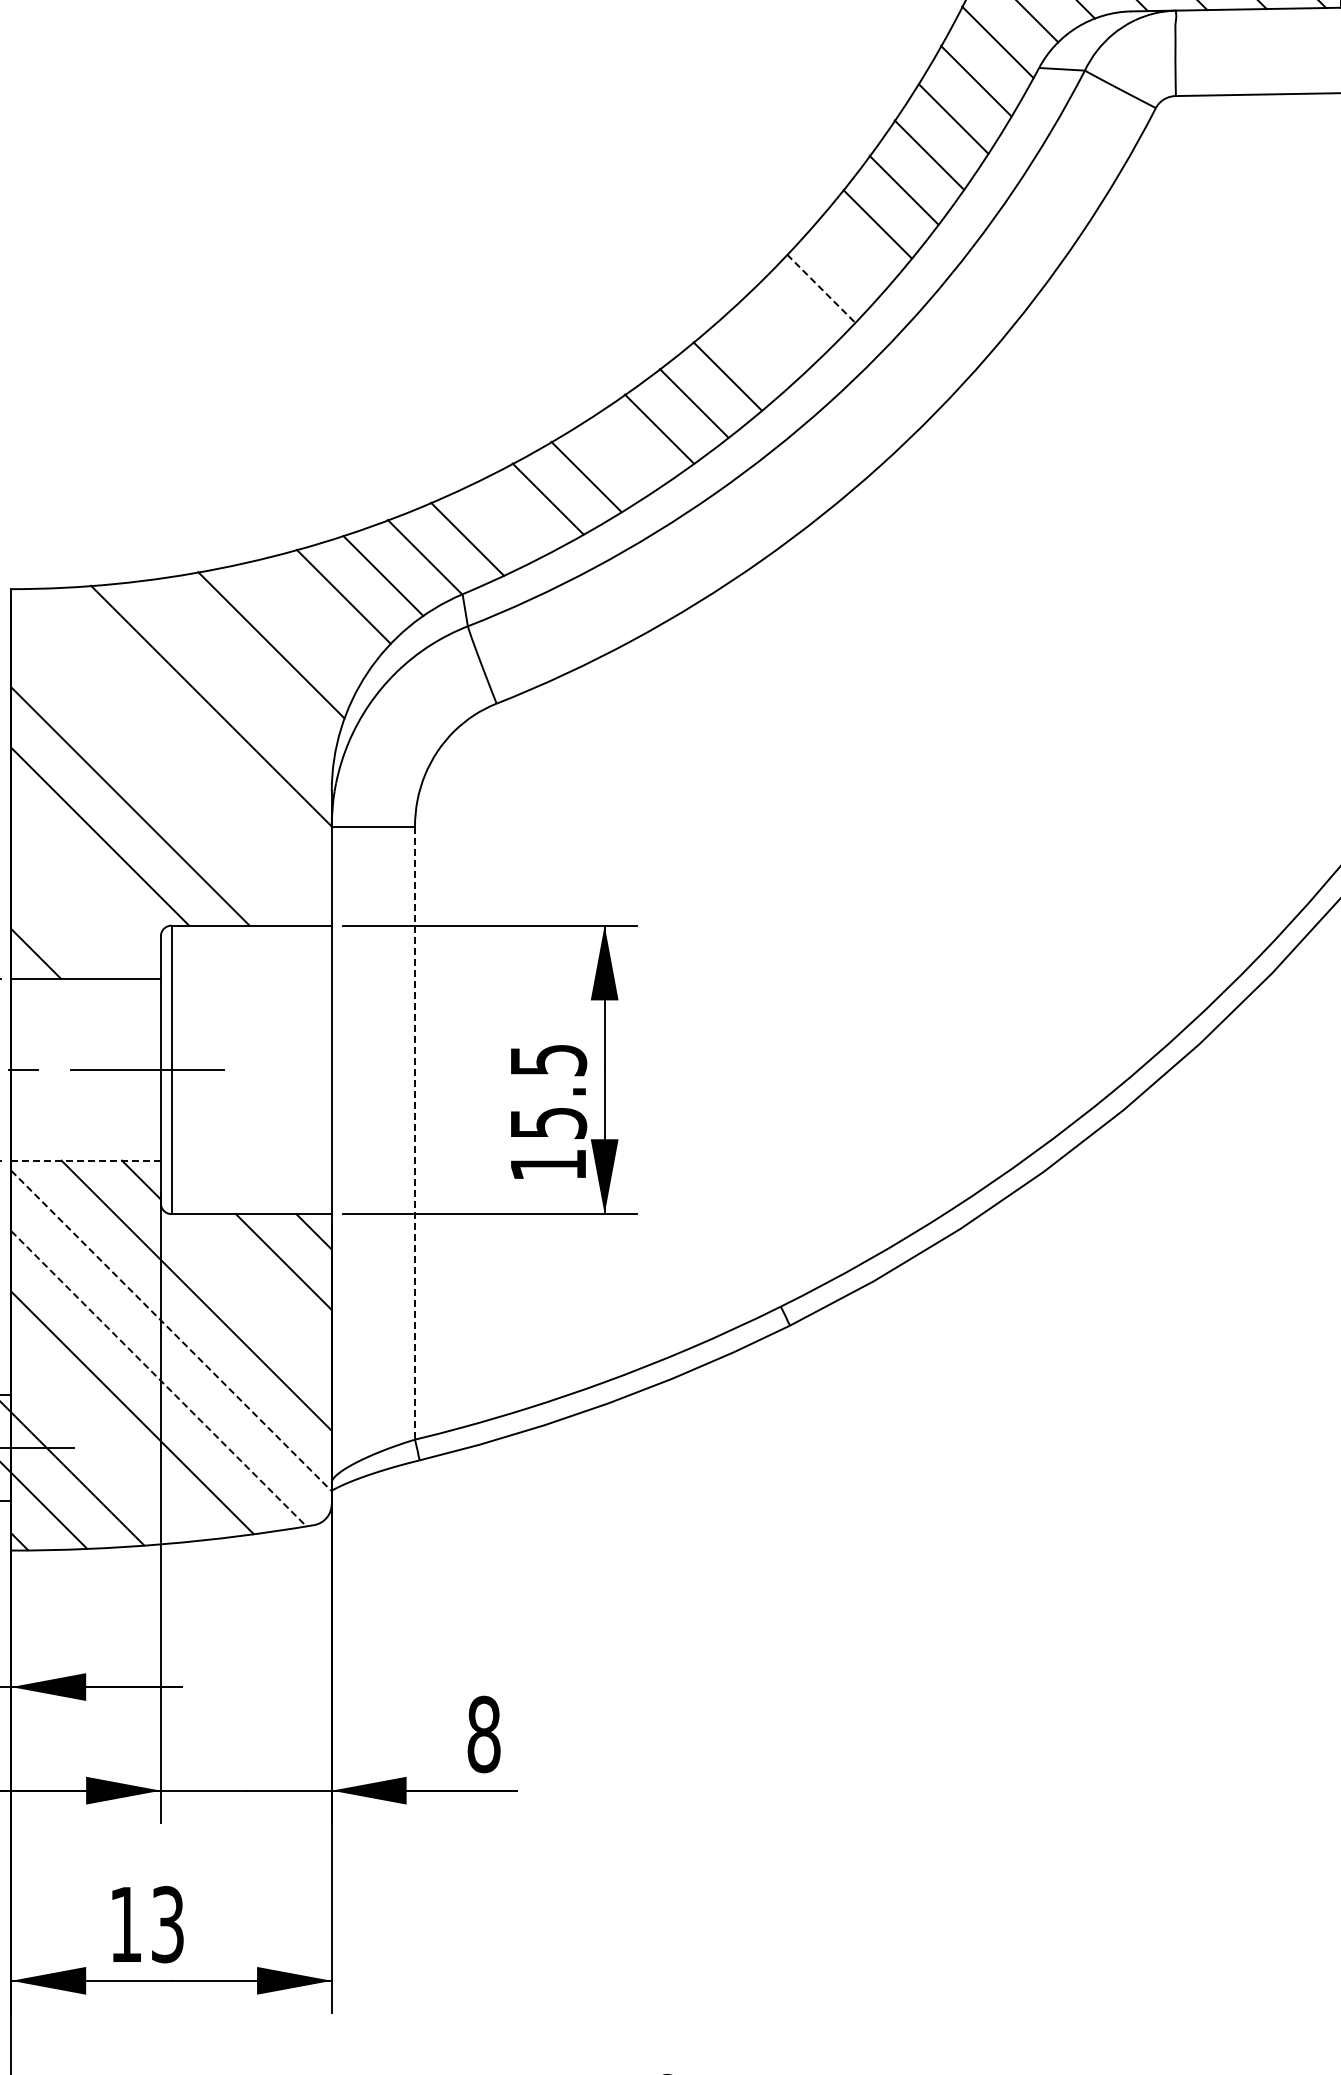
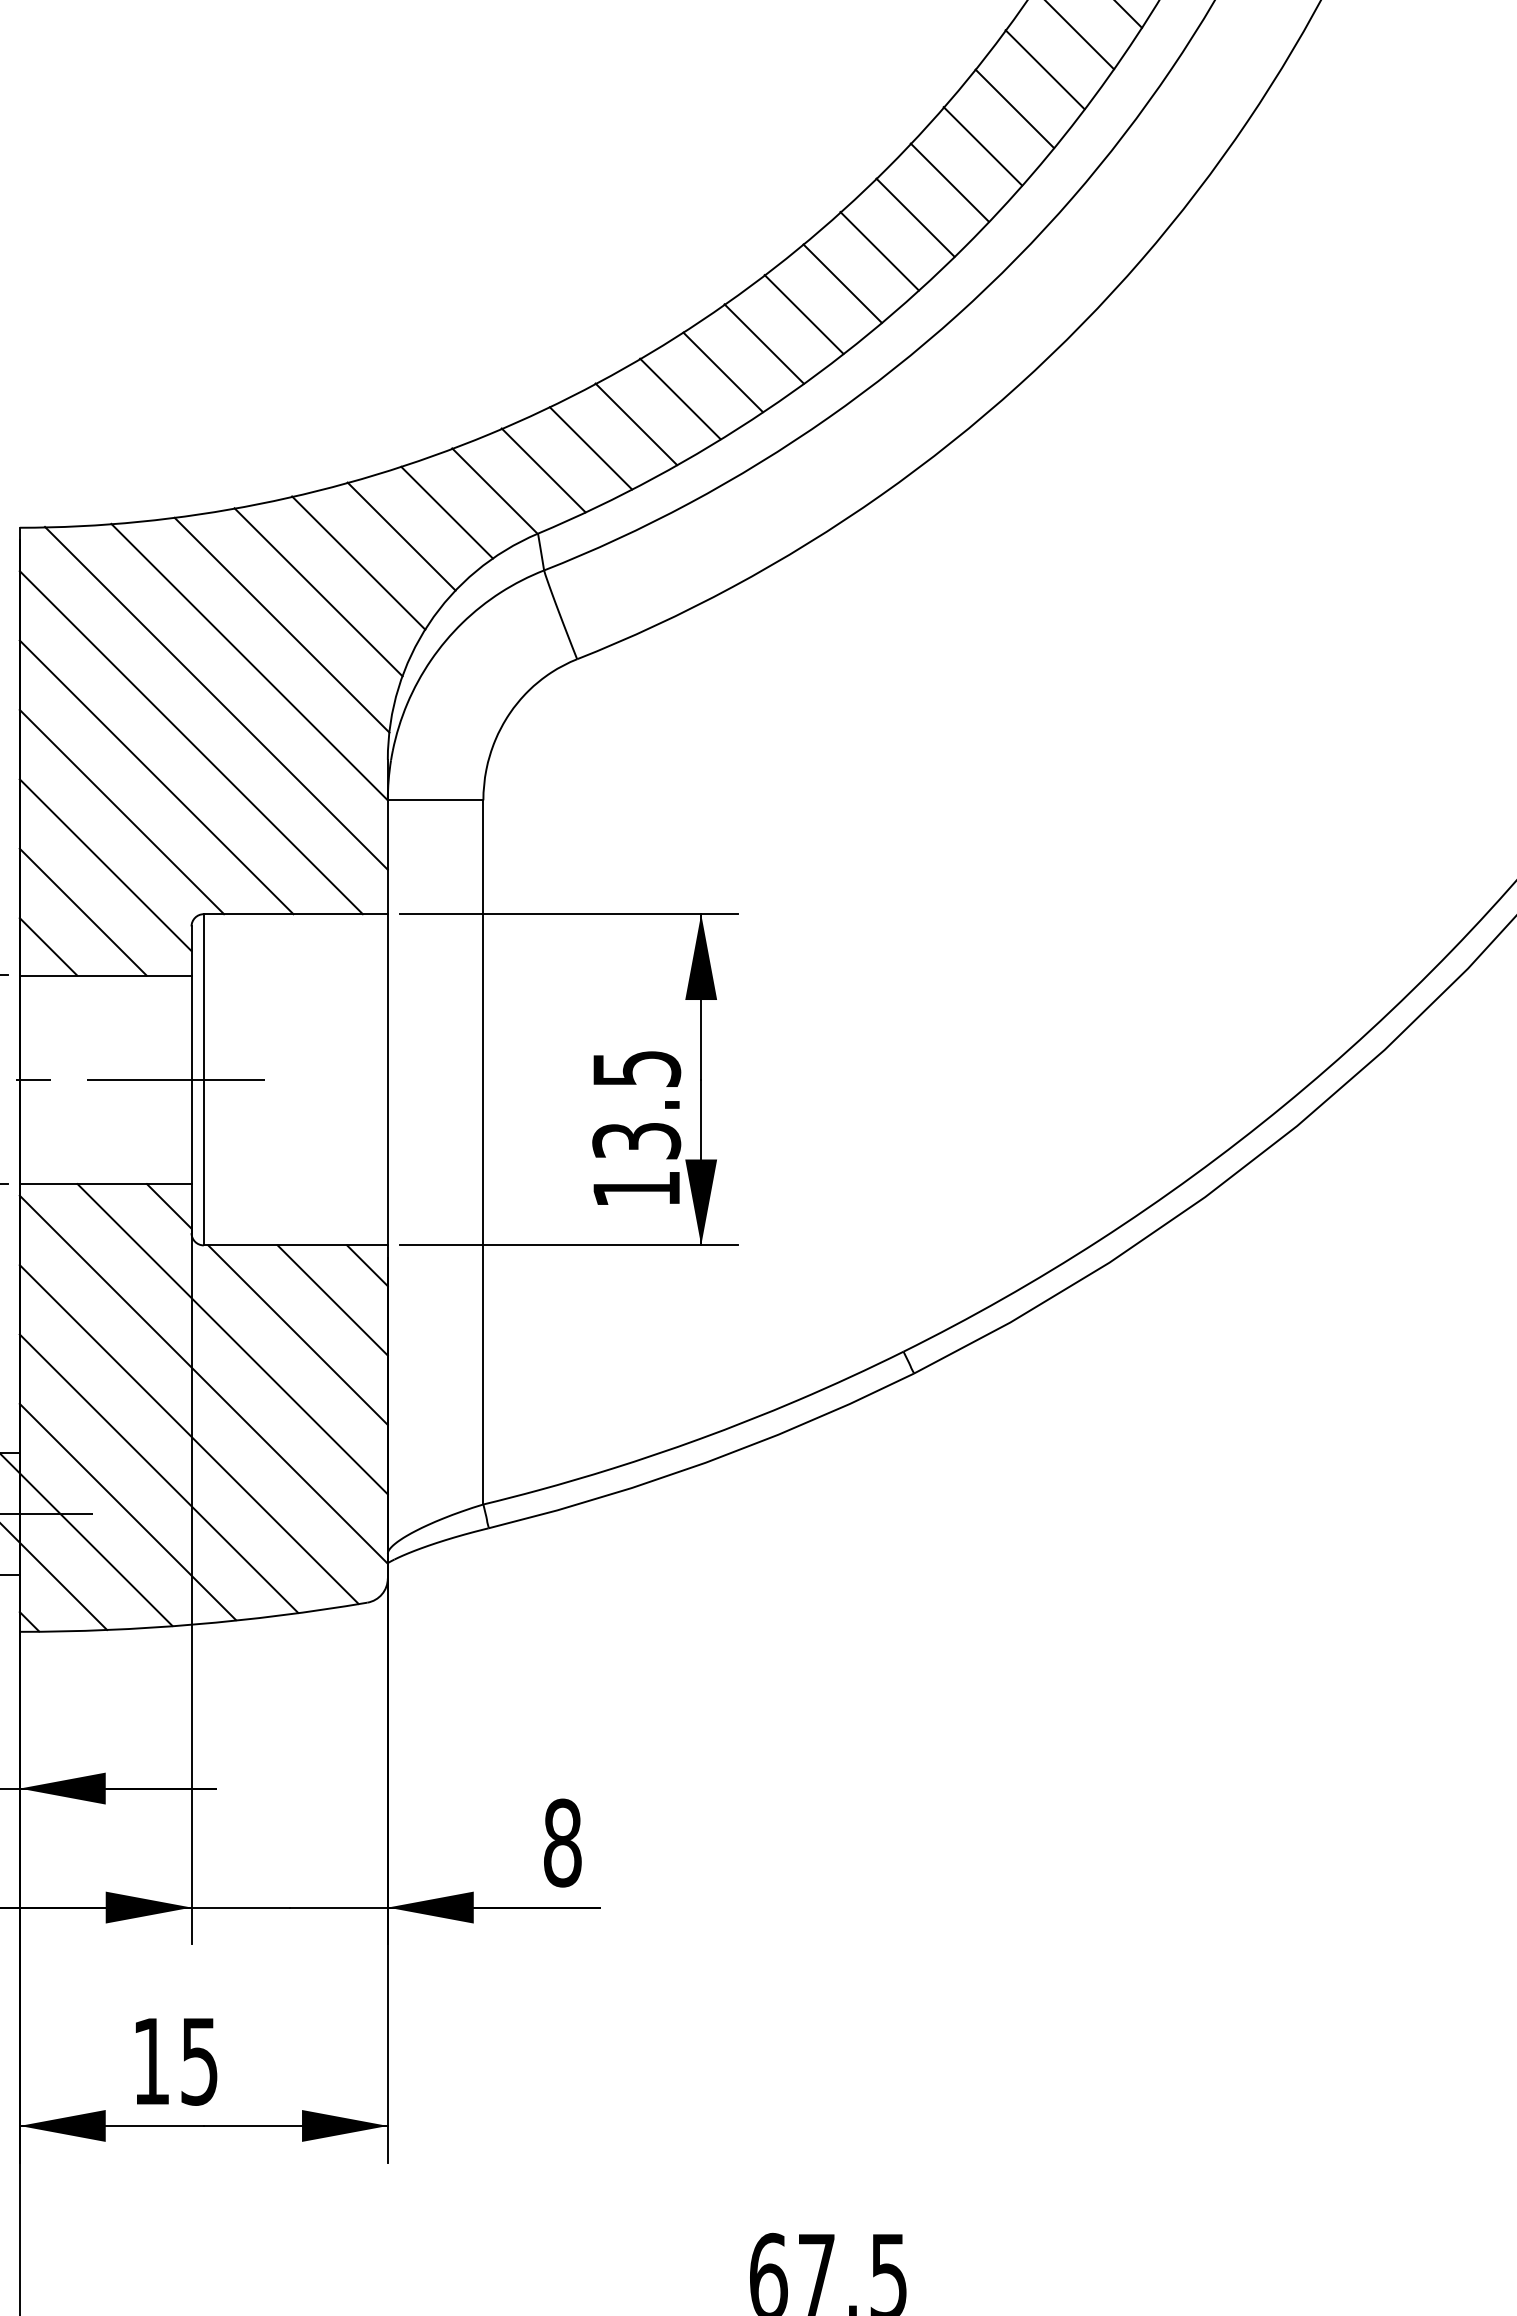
line: (849, 256) -> (982, 145), added
line: (821, 289) -> (950, 183), dashed -> solid
line: (791, 319) -> (915, 218), added
line: (759, 348) -> (879, 251), added
line: (623, 453) -> (722, 371), added
line: (508, 519) -> (590, 447), added
line: (306, 619) -> (358, 562), added
line: (239, 673) -> (281, 624), added
line: (182, 737) -> (216, 698), added
line: (160, 775) -> (191, 741), added
line: (85, 882) -> (105, 864), added
line: (66, 923) -> (83, 911), added
text: (547, 1122) -> (635, 1140), 15.5 -> 13.5
line: (415, 1133) -> (483, 1152), dashed -> solid
line: (86, 1160) -> (106, 1183), dashed -> solid
line: (253, 1292) -> (297, 1335), added
line: (171, 1331) -> (203, 1380), dashed -> solid
line: (158, 1378) -> (188, 1434), dashed -> solid
line: (105, 1446) -> (127, 1512), added
text: (167, 1924) -> (199, 2061), 13 -> 15

